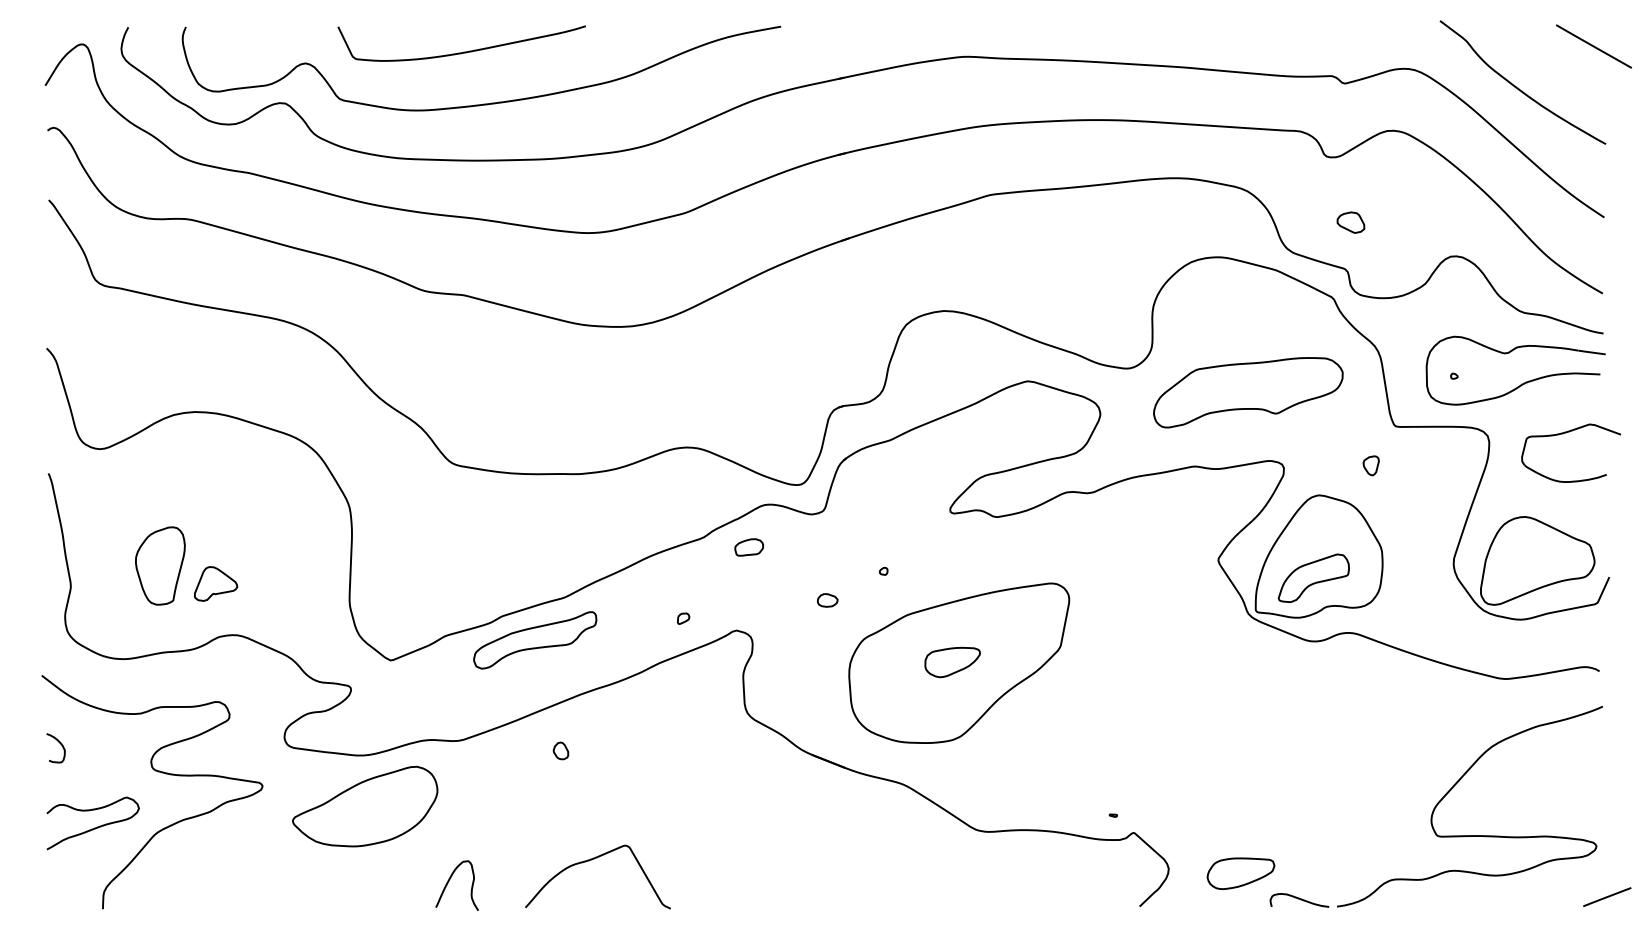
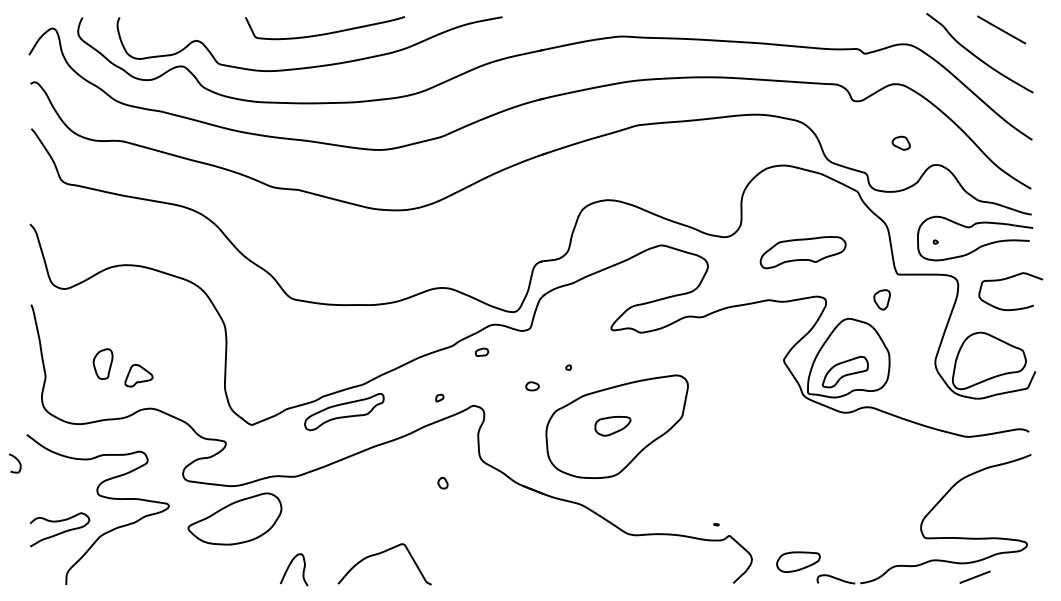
line: (1593, 45) -> (1001, 29), moved
curve: (465, 50) -> (327, 32), moved
part: (1349, 221) -> (900, 142), moved
part: (1247, 392) -> (802, 252), size x0.7
part: (1371, 465) -> (882, 299), size x1.6
part: (748, 547) -> (481, 352), size x0.7
part: (159, 564) -> (102, 363), size x0.6
part: (56, 748) -> (15, 463), moved
part: (560, 749) -> (442, 482), moved
line: (1606, 895) -> (974, 576), moved

